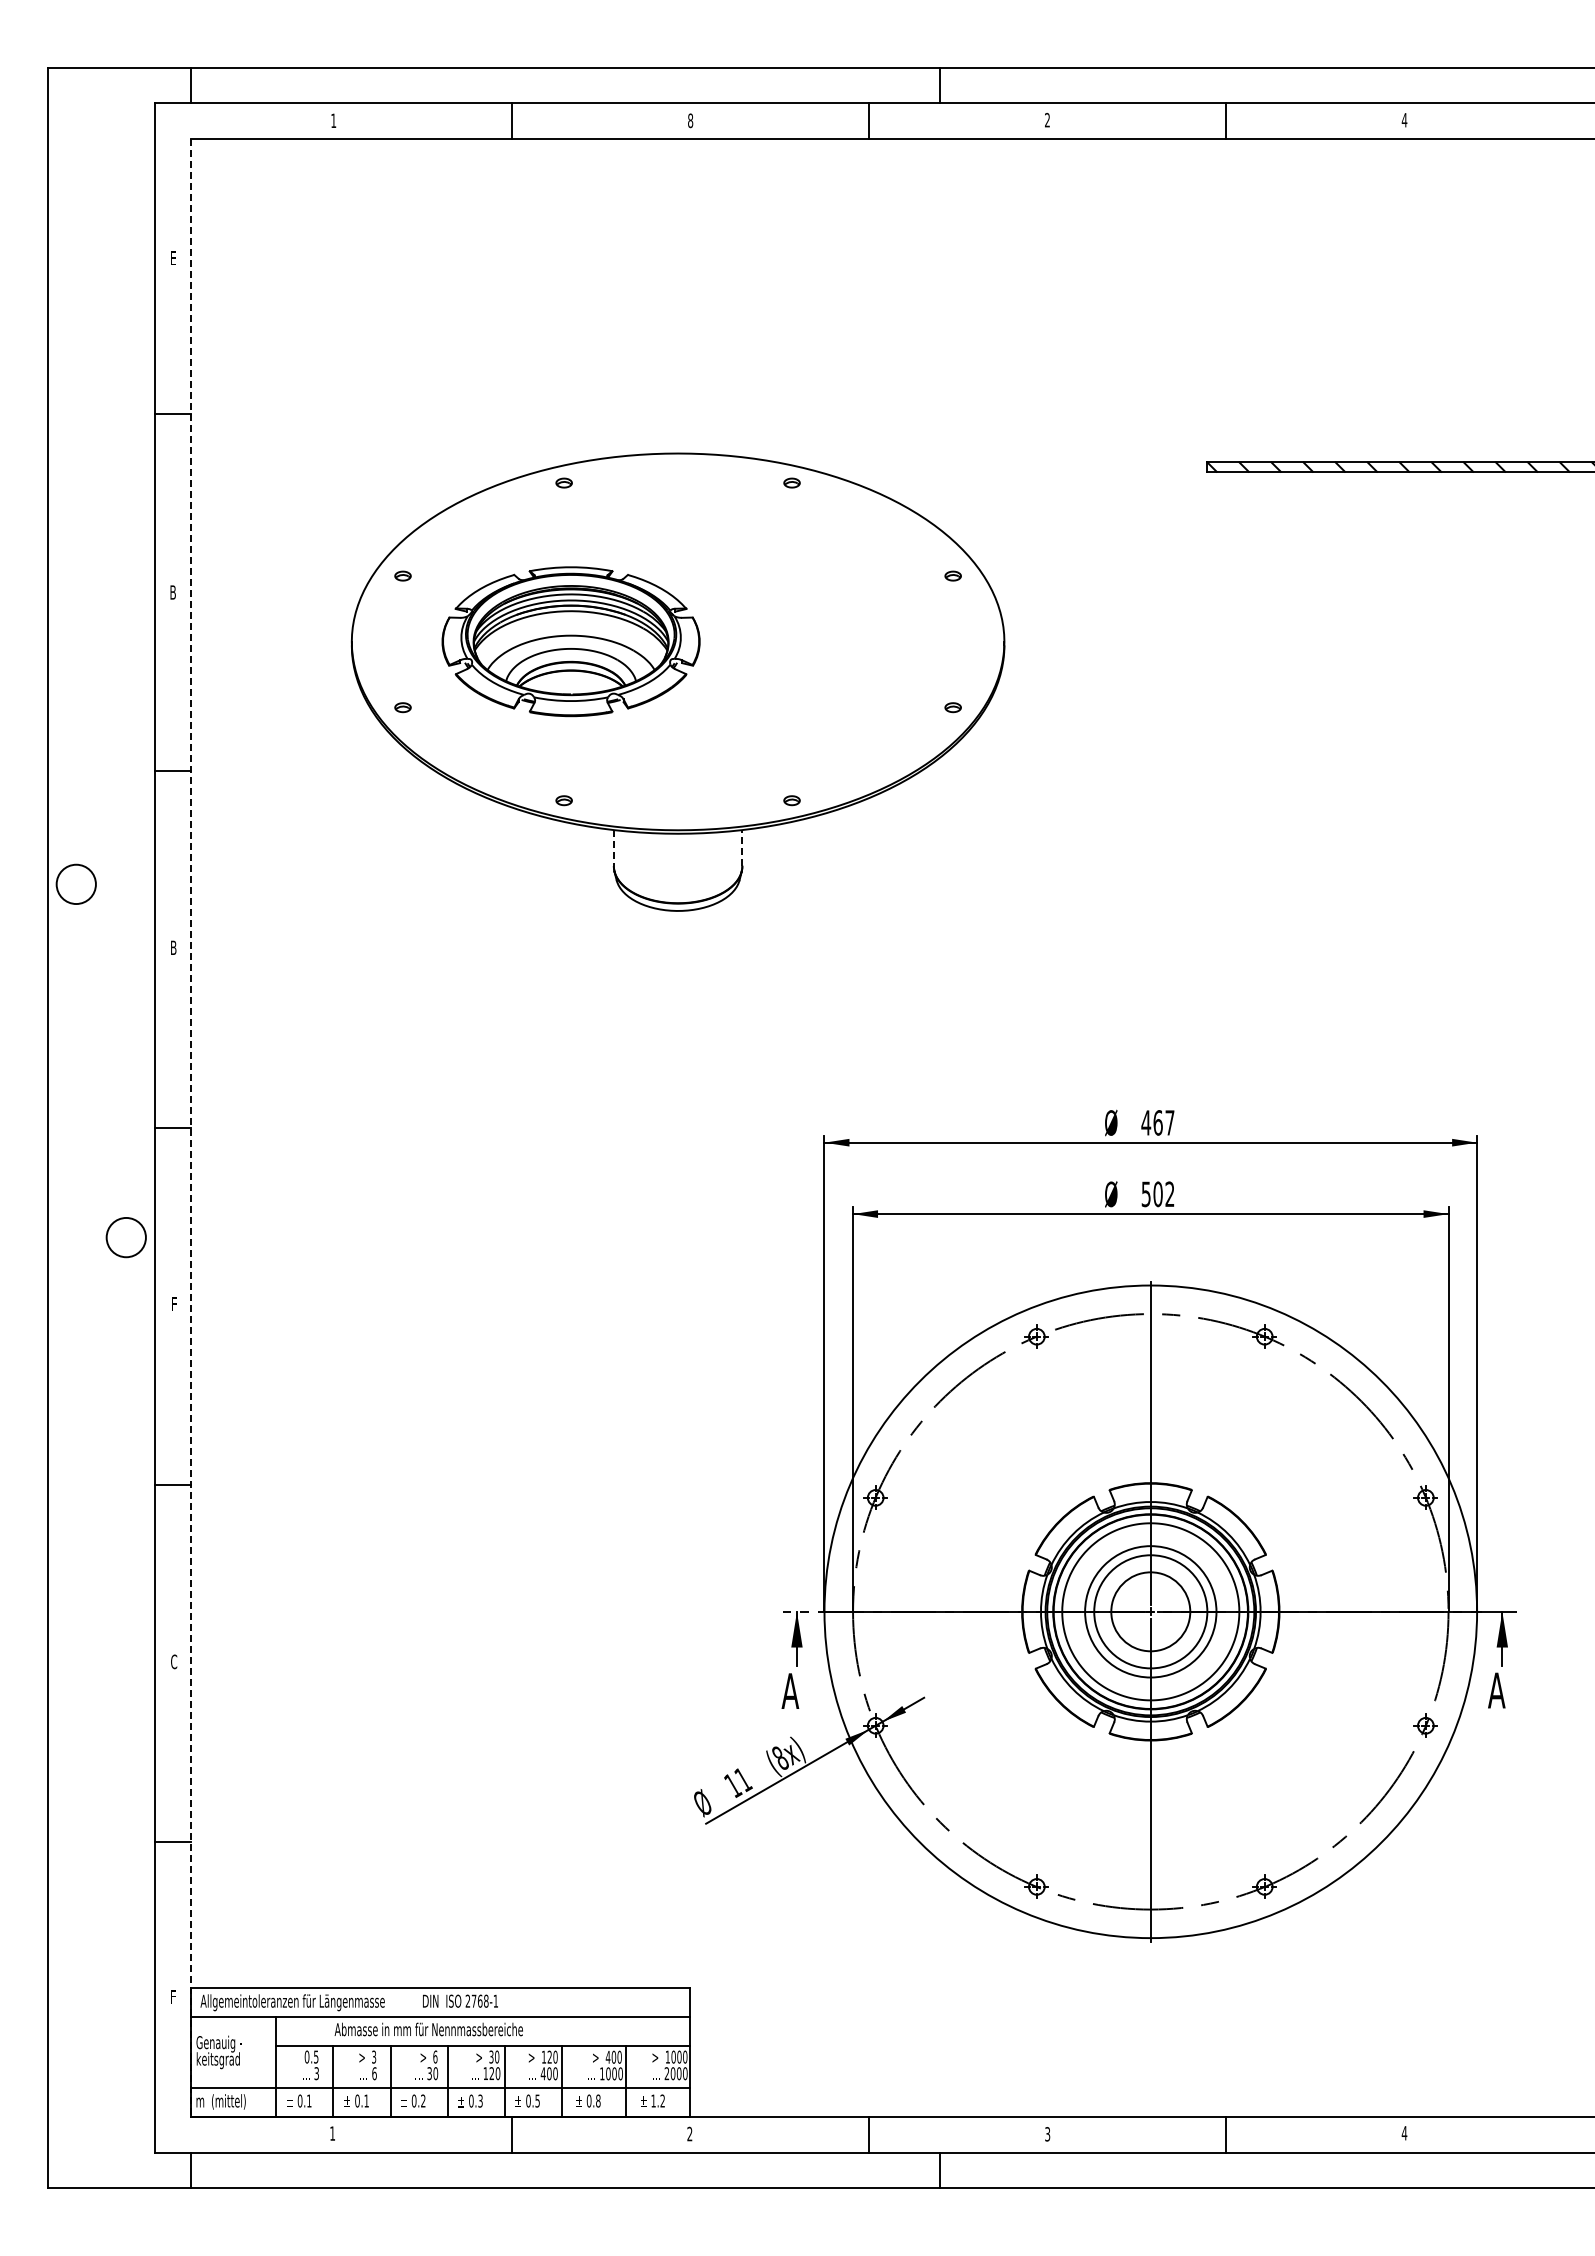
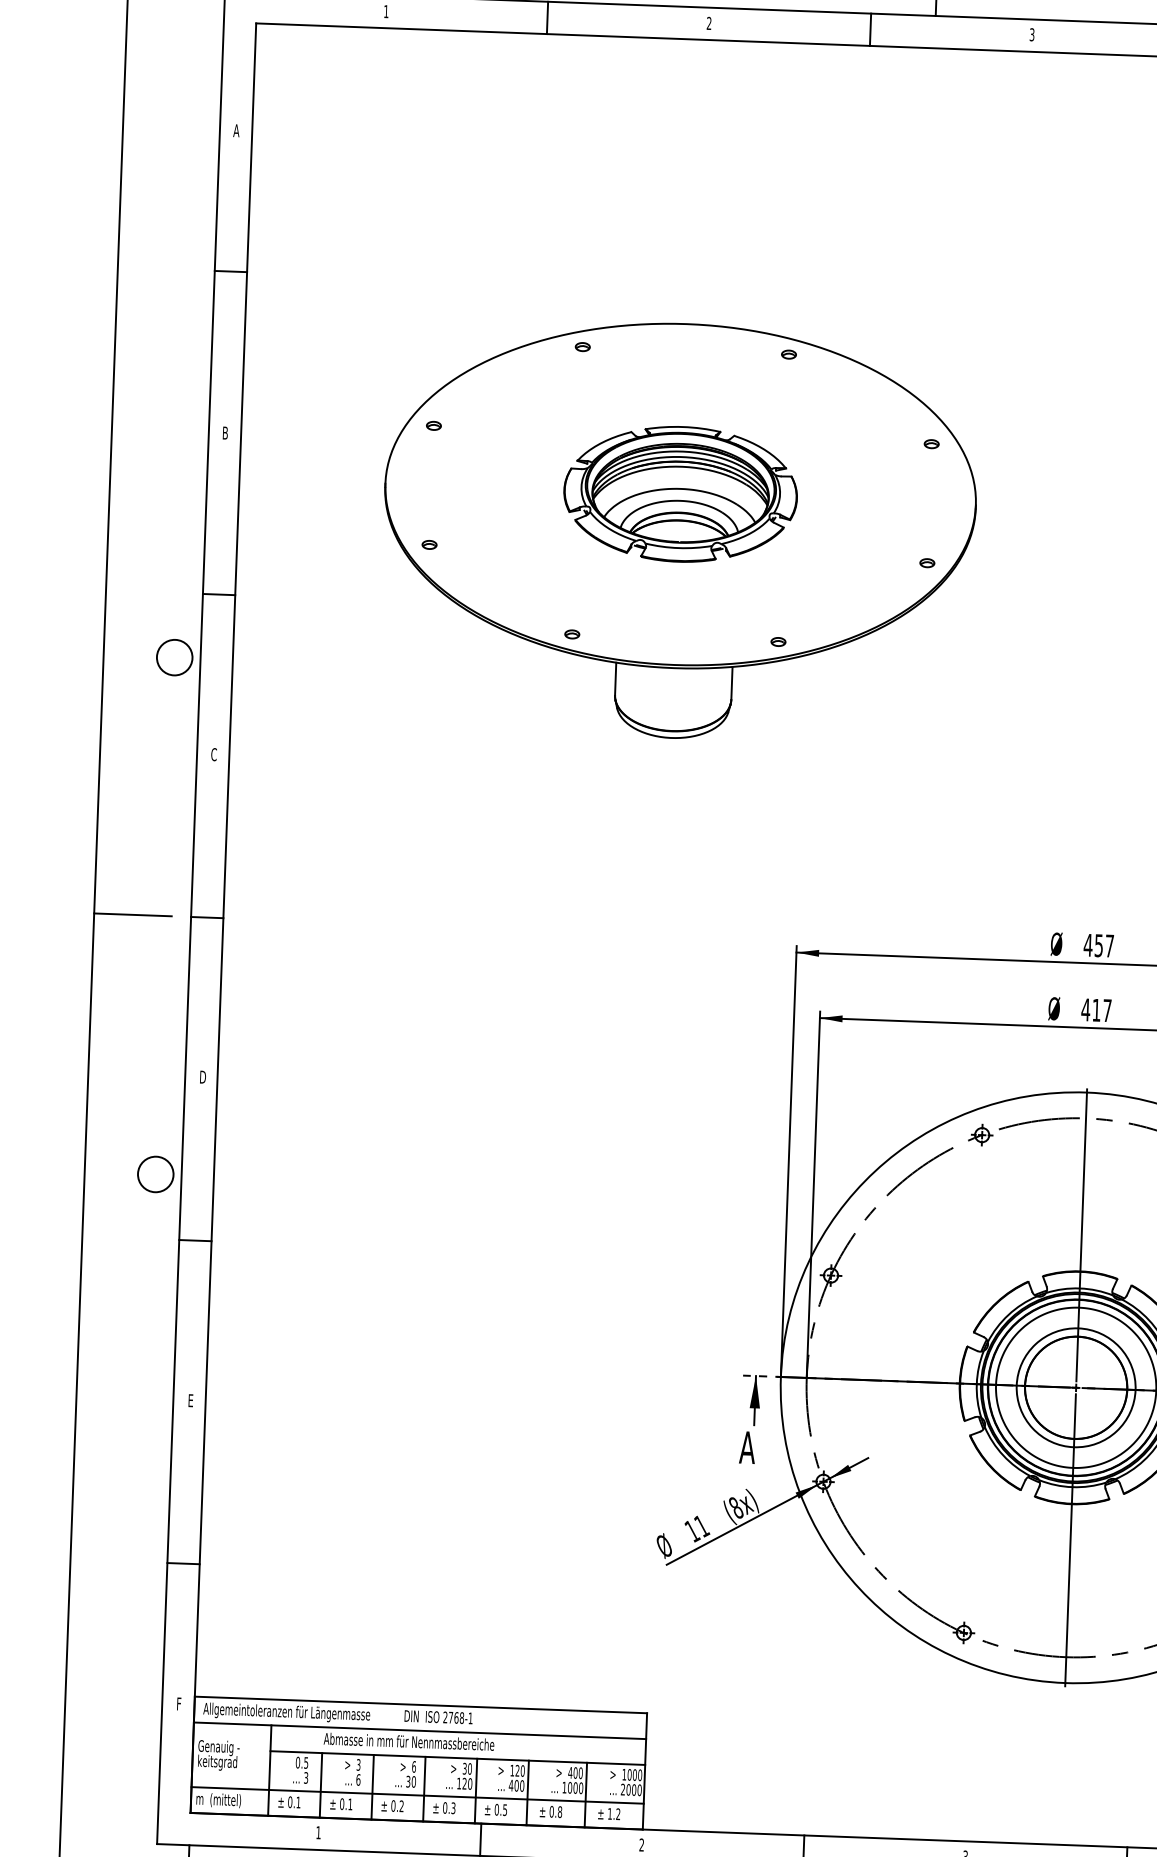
text: (690, 120) -> (709, 23), 8 -> 2
text: (1047, 120) -> (1032, 35), 2 -> 3
text: (172, 258) -> (235, 130), E -> A
part: (570, 641) -> (680, 494), moved
line: (742, 847) -> (732, 682), dashed -> solid
line: (613, 848) -> (615, 679), dashed -> solid
circle: (75, 883) -> (174, 656), moved
text: (173, 947) -> (213, 754), B -> C
text: (1157, 1122) -> (1098, 945), 467 -> 457
line: (190, 1127) -> (223, 917), dashed -> solid
line: (90, 1128) -> (132, 915), added
text: (1157, 1194) -> (1096, 1010), 502 -> 417
circle: (125, 1237) -> (155, 1174), moved
text: (174, 1304) -> (203, 1077), F -> D
circle: (1150, 1611) -> (1075, 1387), size x1.43
text: (174, 1661) -> (191, 1400), C -> E

